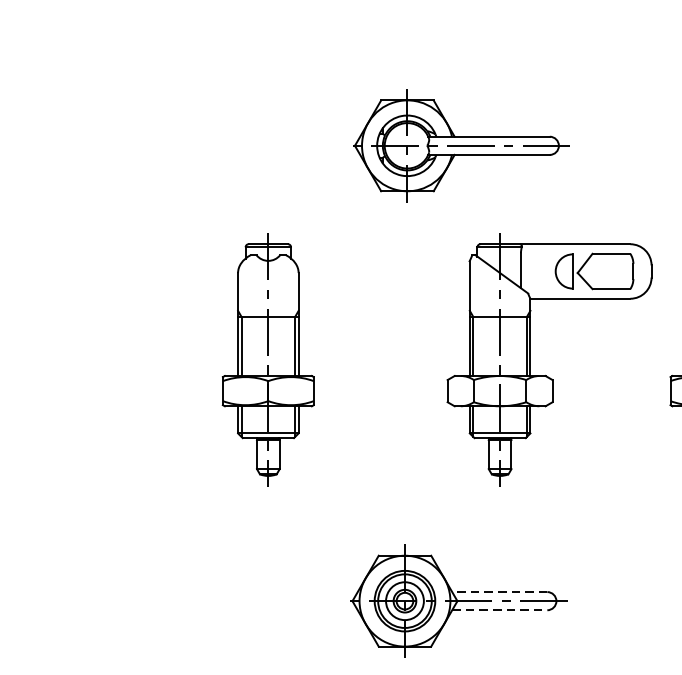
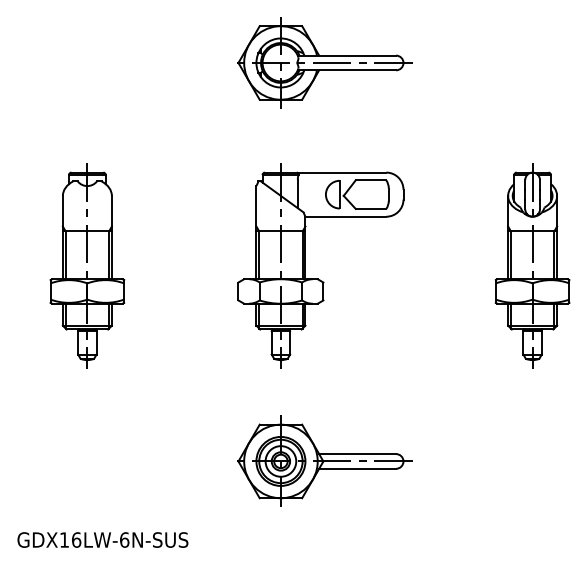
part: (461, 145) -> (324, 62), moved
part: (268, 359) -> (87, 265), moved
part: (546, 375) -> (318, 278), moved
line: (499, 592) -> (357, 454), dashed -> solid
line: (500, 609) -> (358, 468), dashed -> solid

